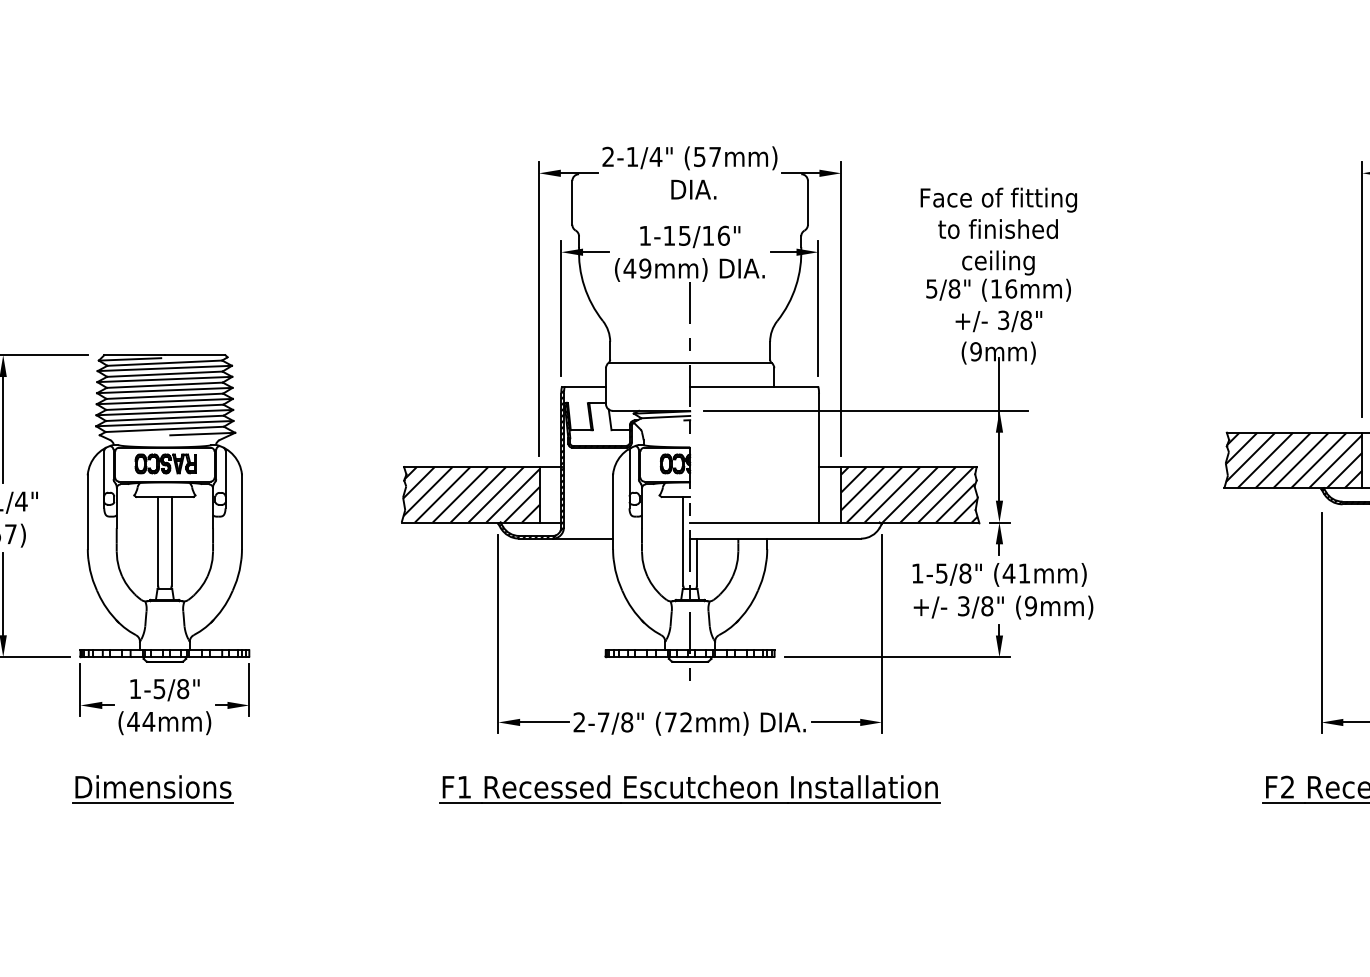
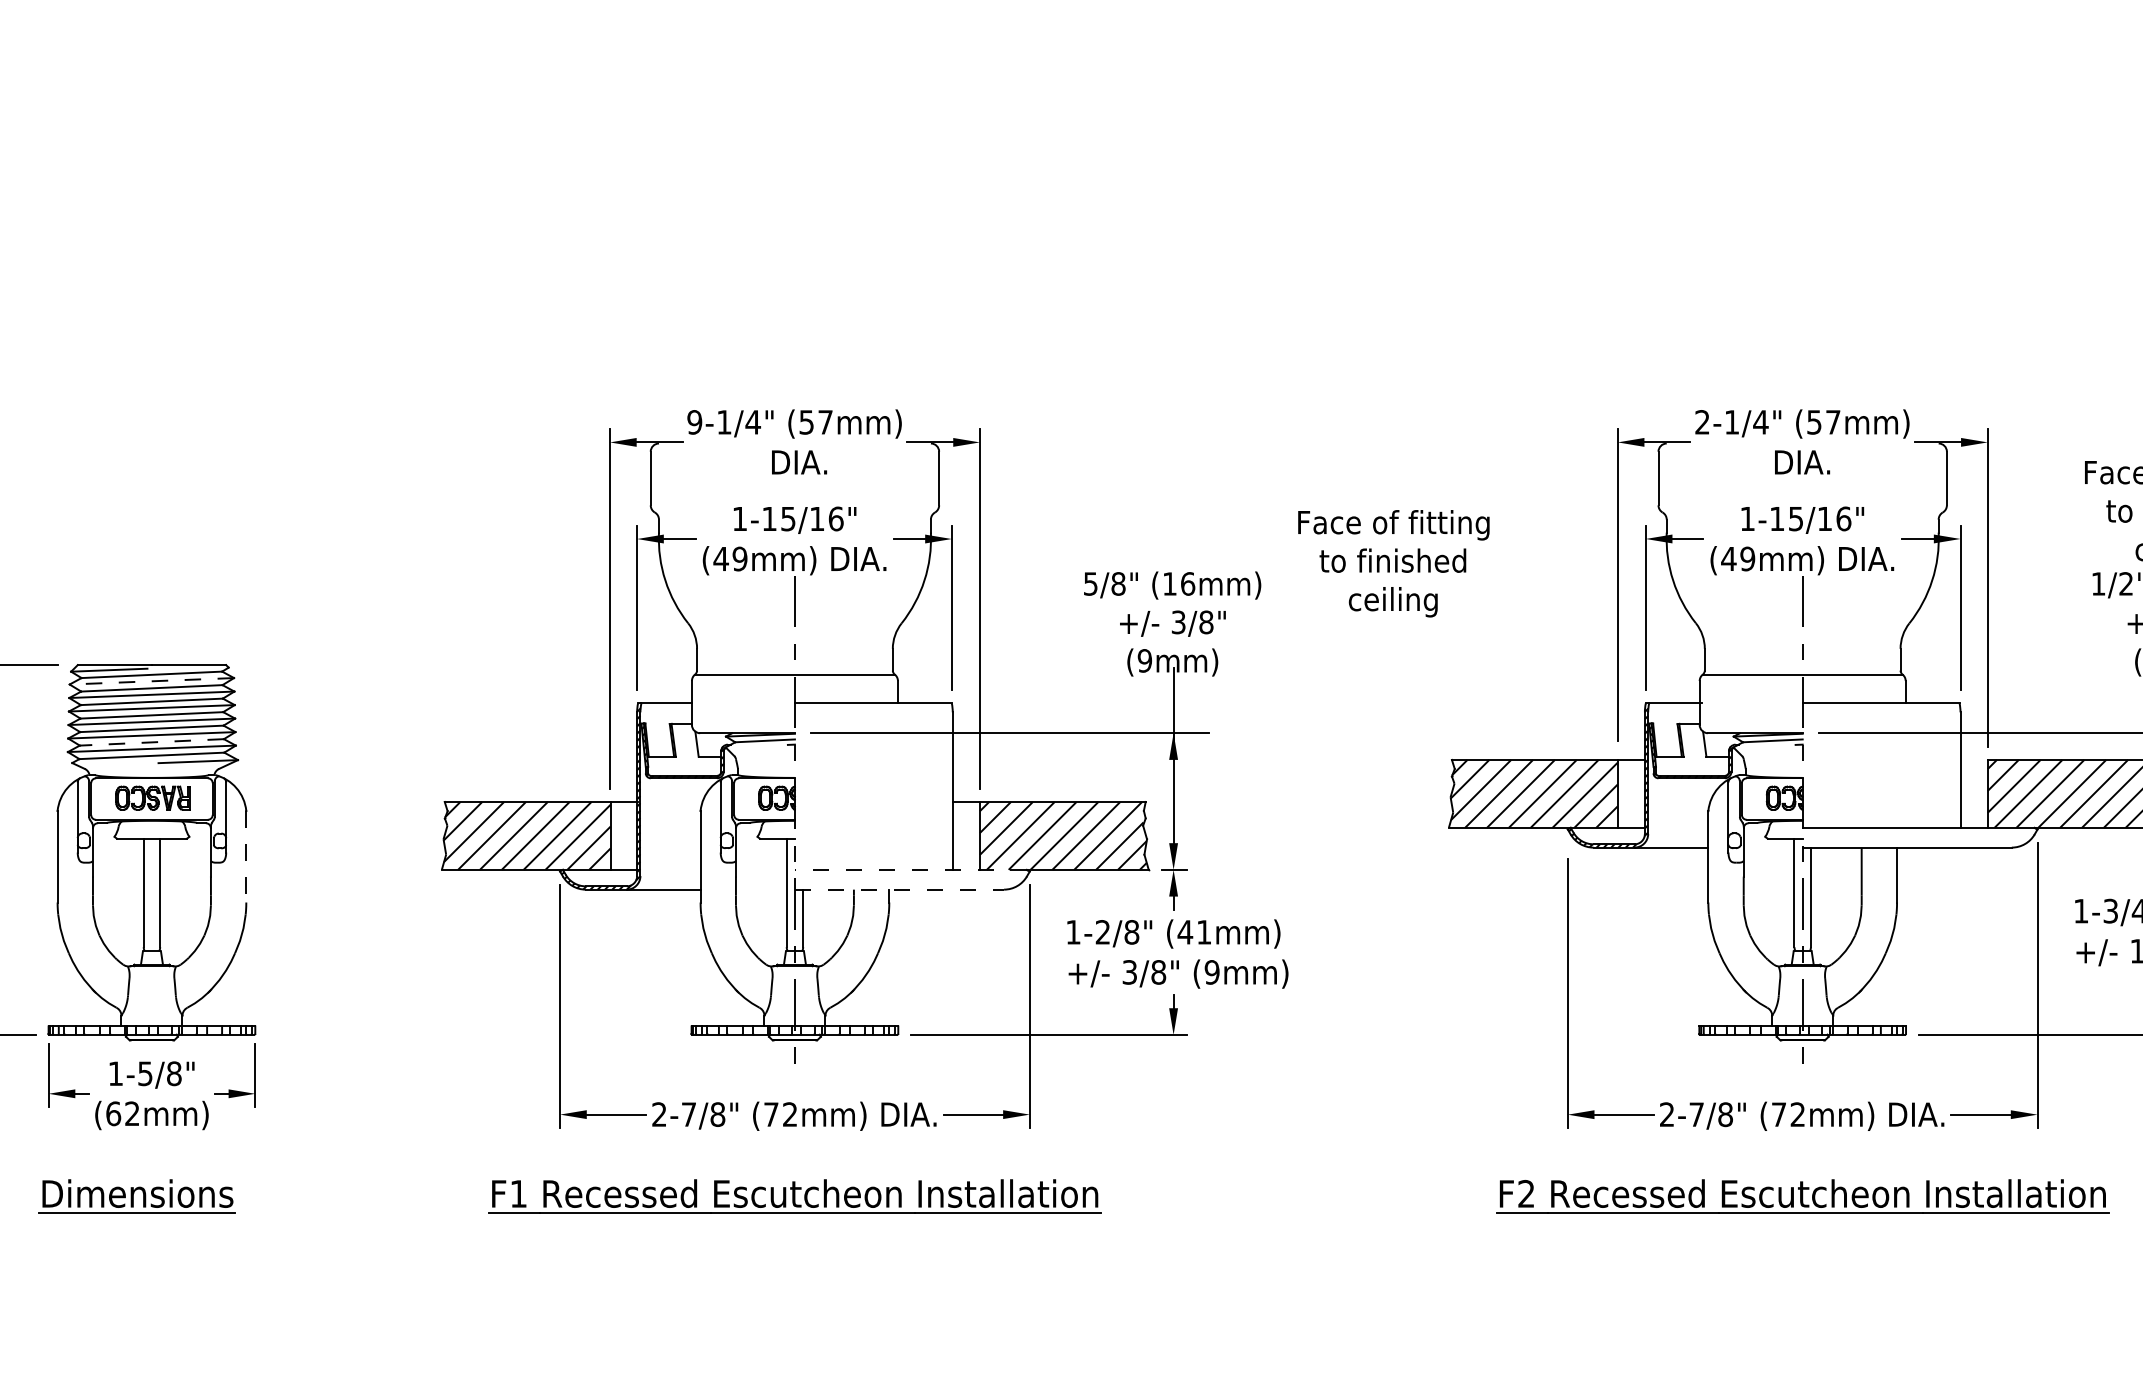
text: (608, 157) -> (694, 422), 2-1/4" -> 9-1/4"
text: (998, 231) -> (1393, 563), moved
line: (164, 368) -> (151, 681), solid -> dashed
line: (164, 418) -> (151, 742), solid -> dashed
line: (242, 511) -> (246, 856), solid -> dashed
line: (784, 522) -> (910, 869), solid -> dashed
line: (775, 538) -> (899, 889), solid -> dashed
text: (941, 573) -> (1102, 932), 1-5/8" -> 1-2/8"
text: (140, 721) -> (122, 1113), (44mm) -> (62mm)

